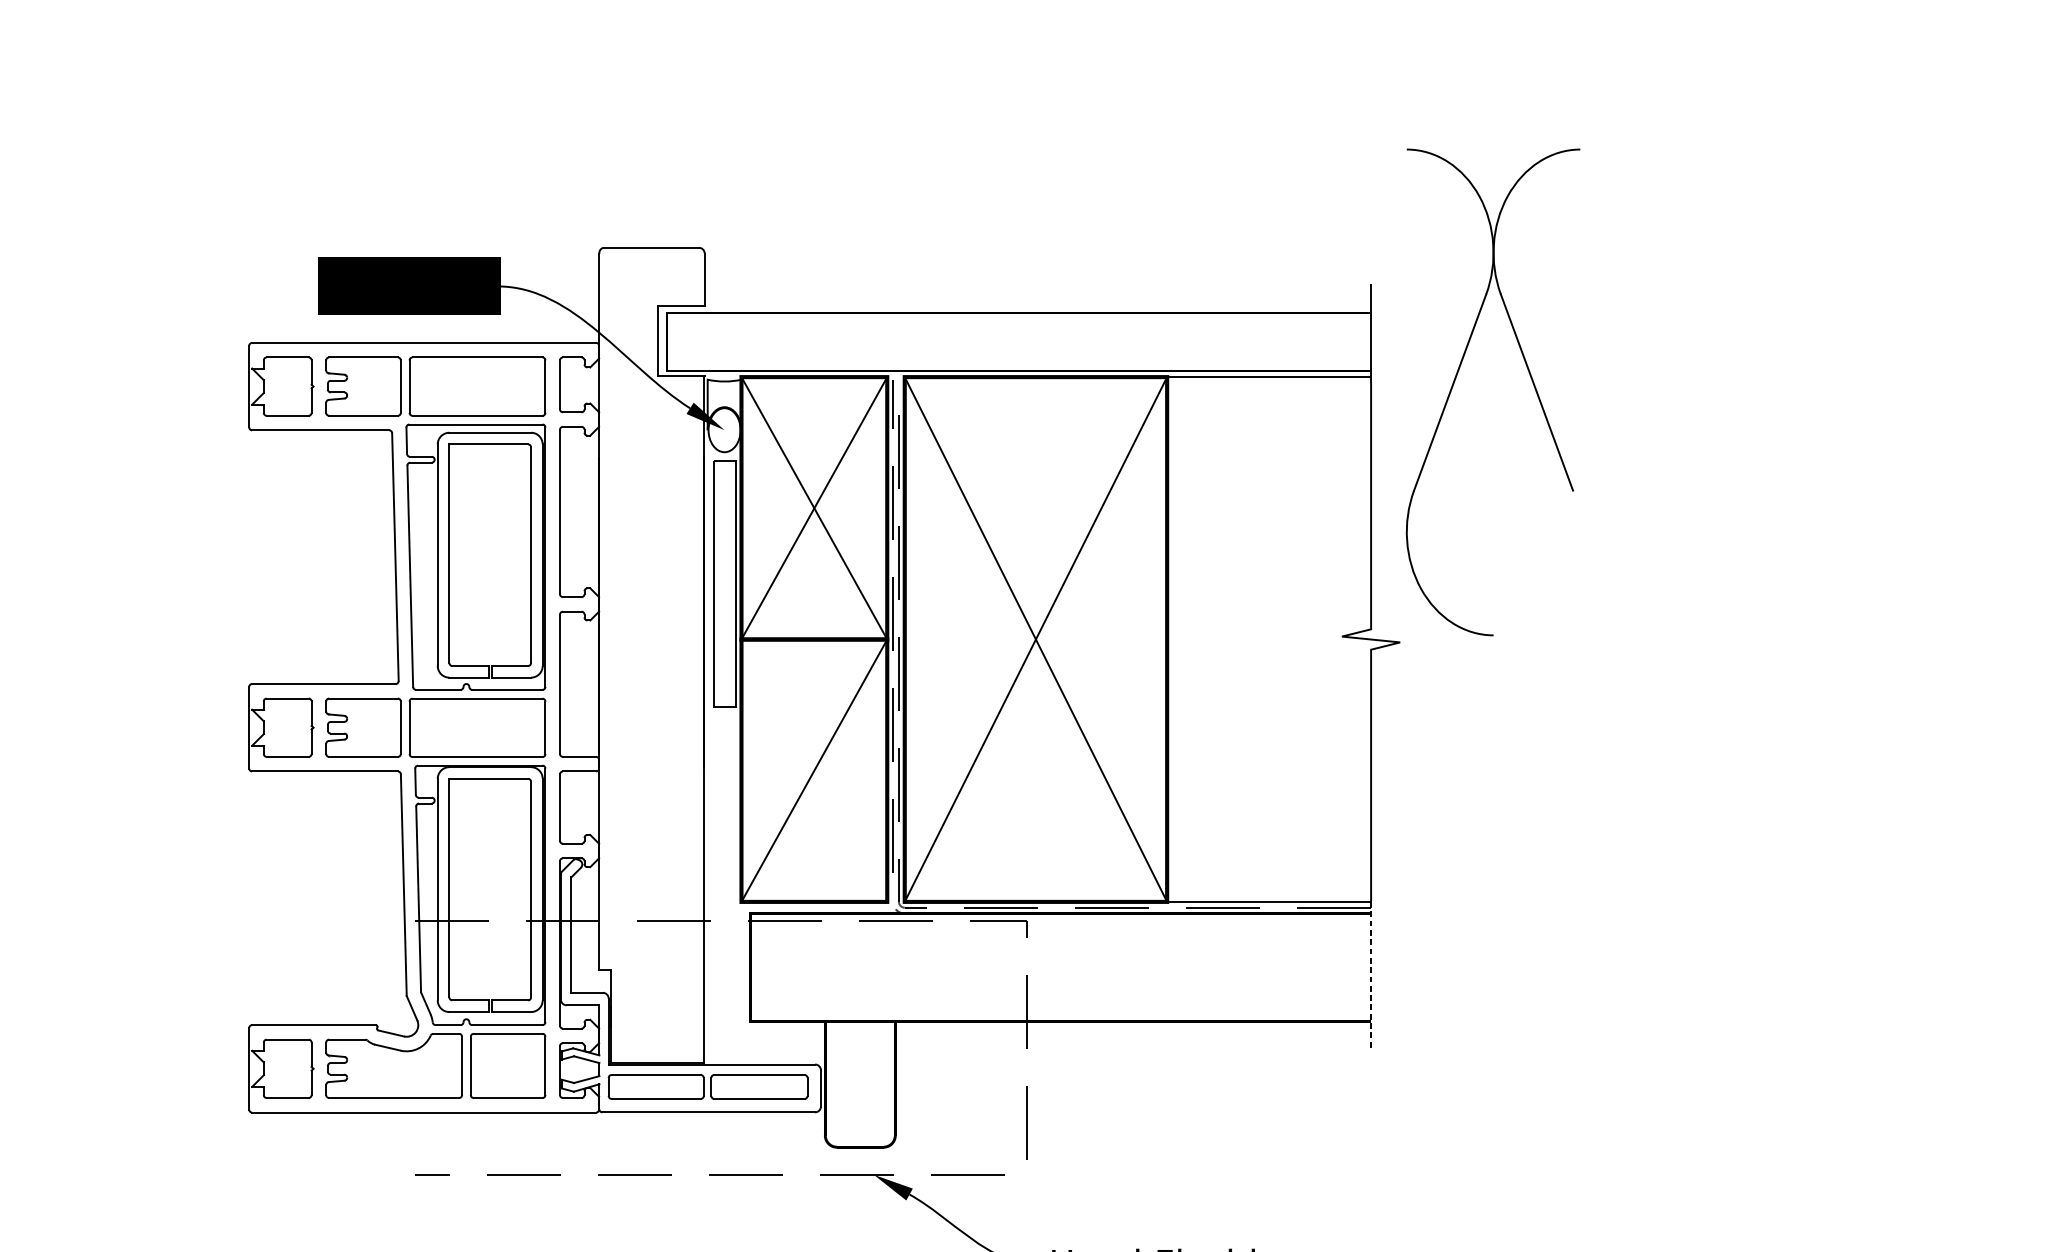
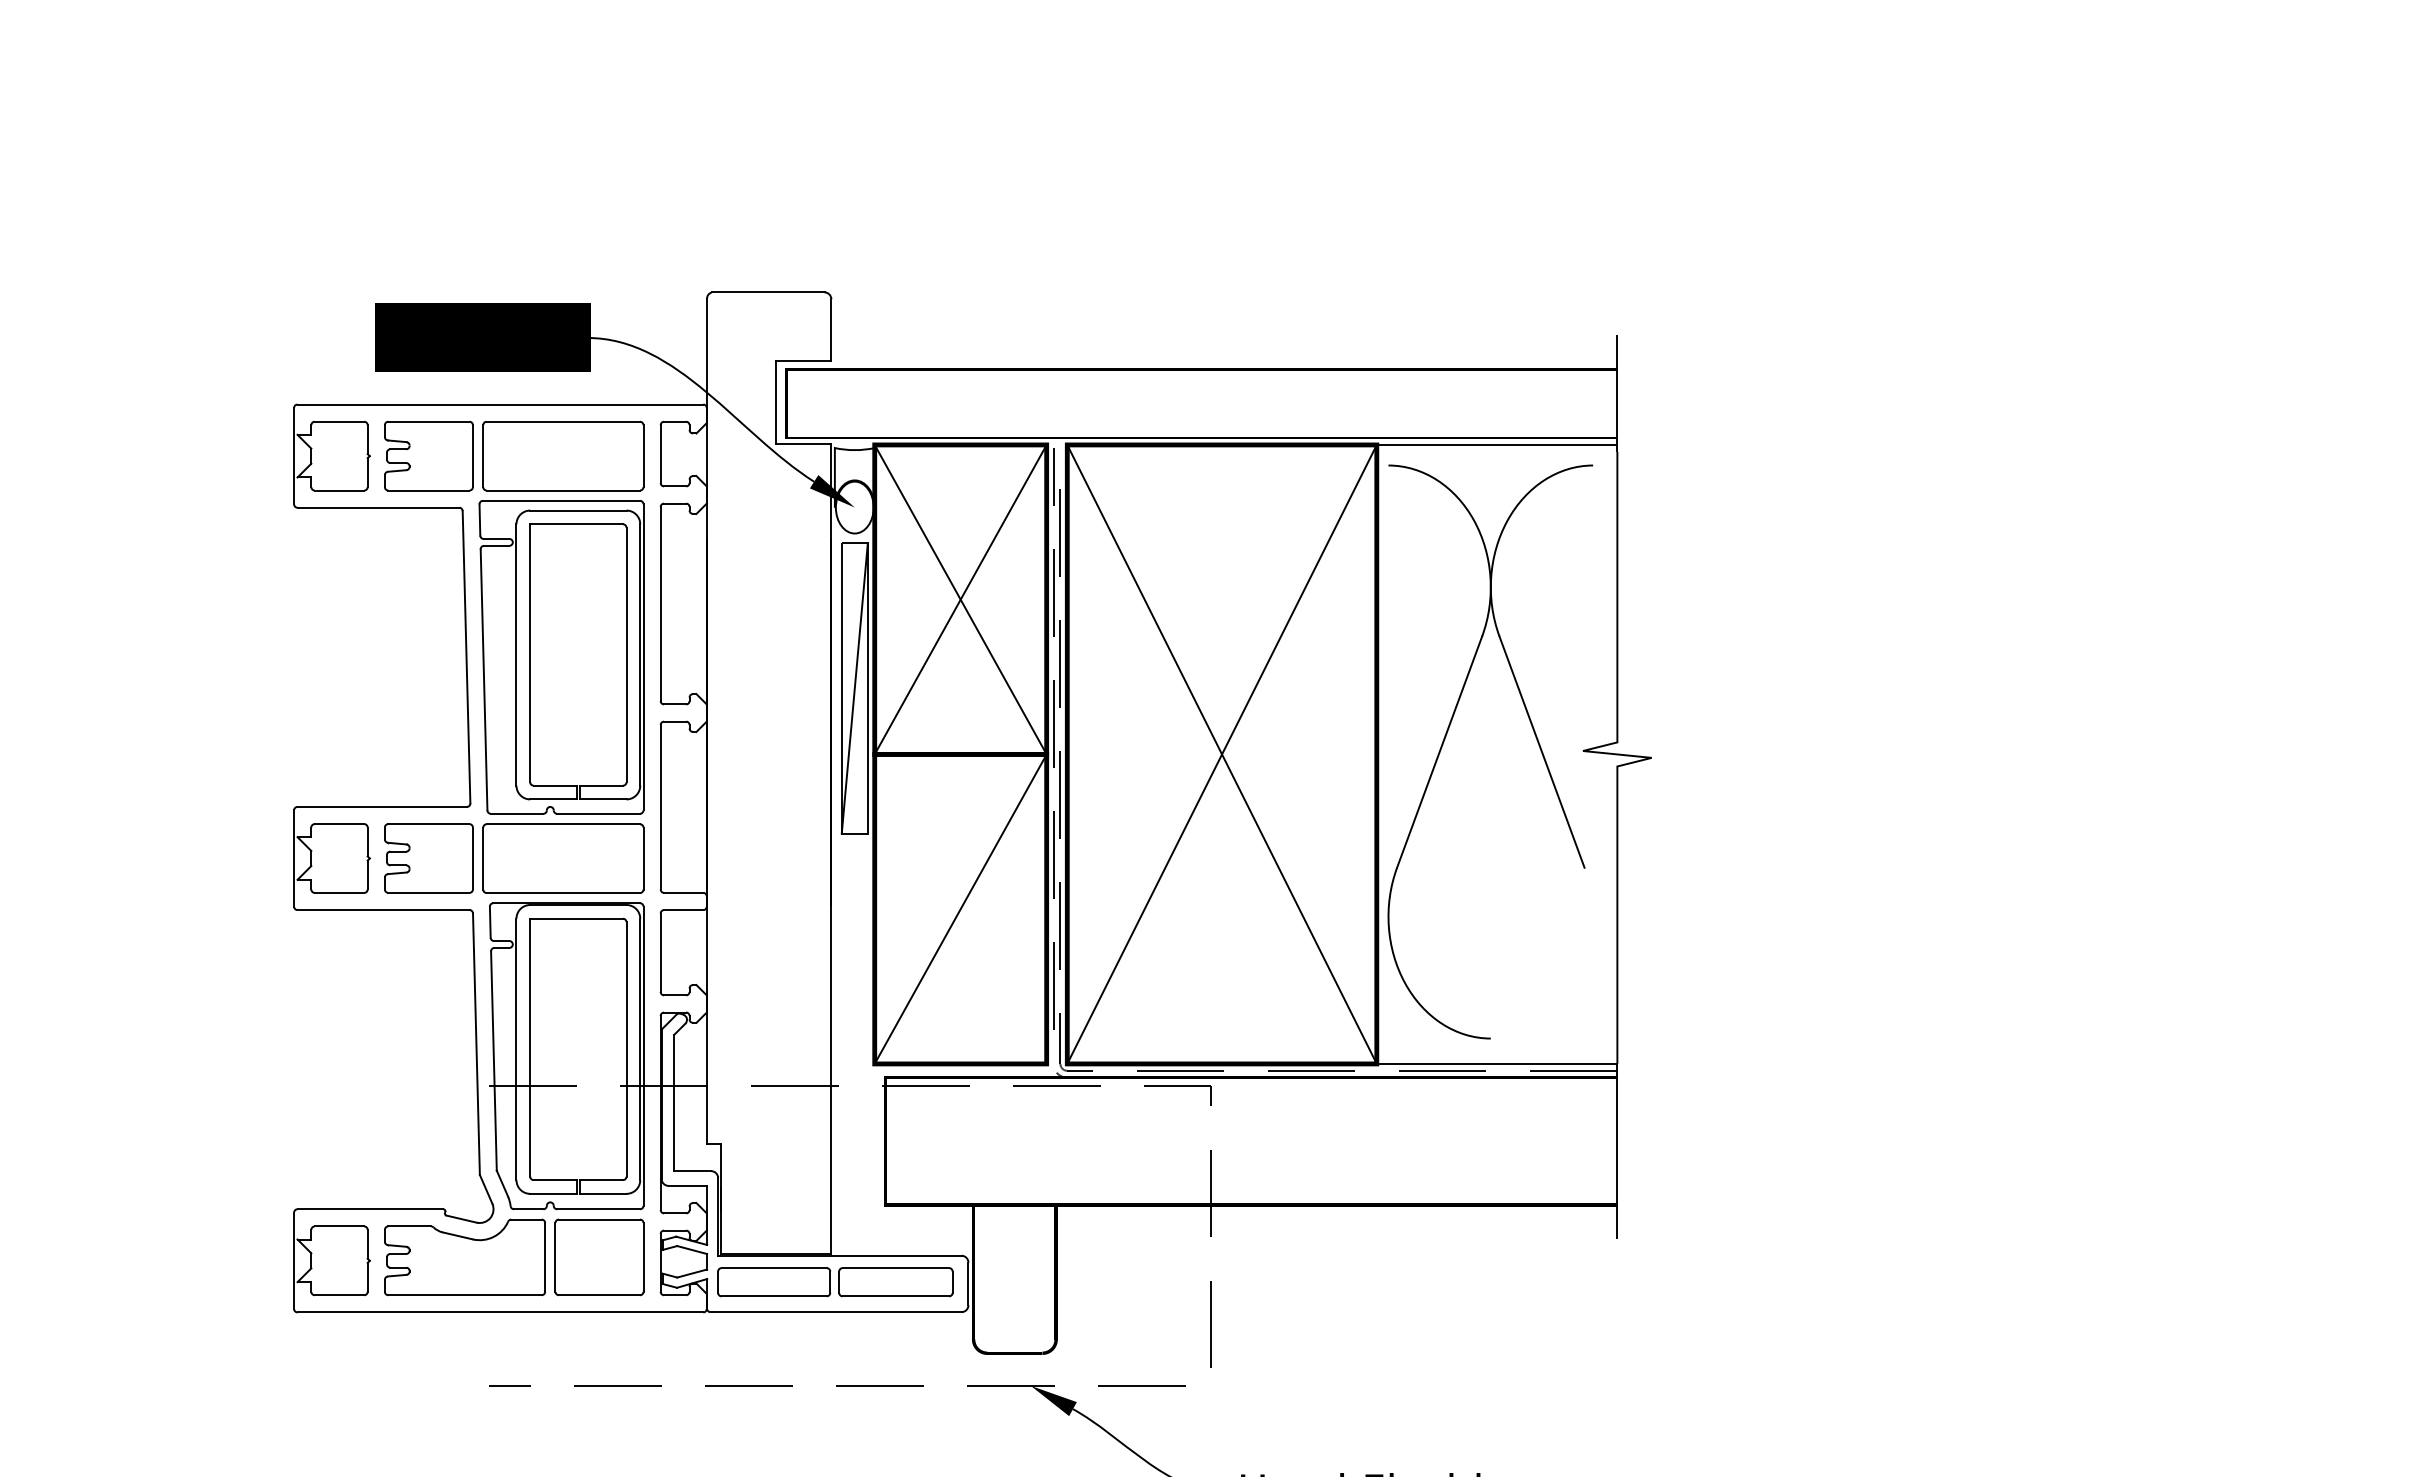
part: (1456, 377) -> (1447, 734), moved
line: (724, 583) -> (854, 688), added
line: (1371, 976) -> (1617, 1151), dashed -> solid

